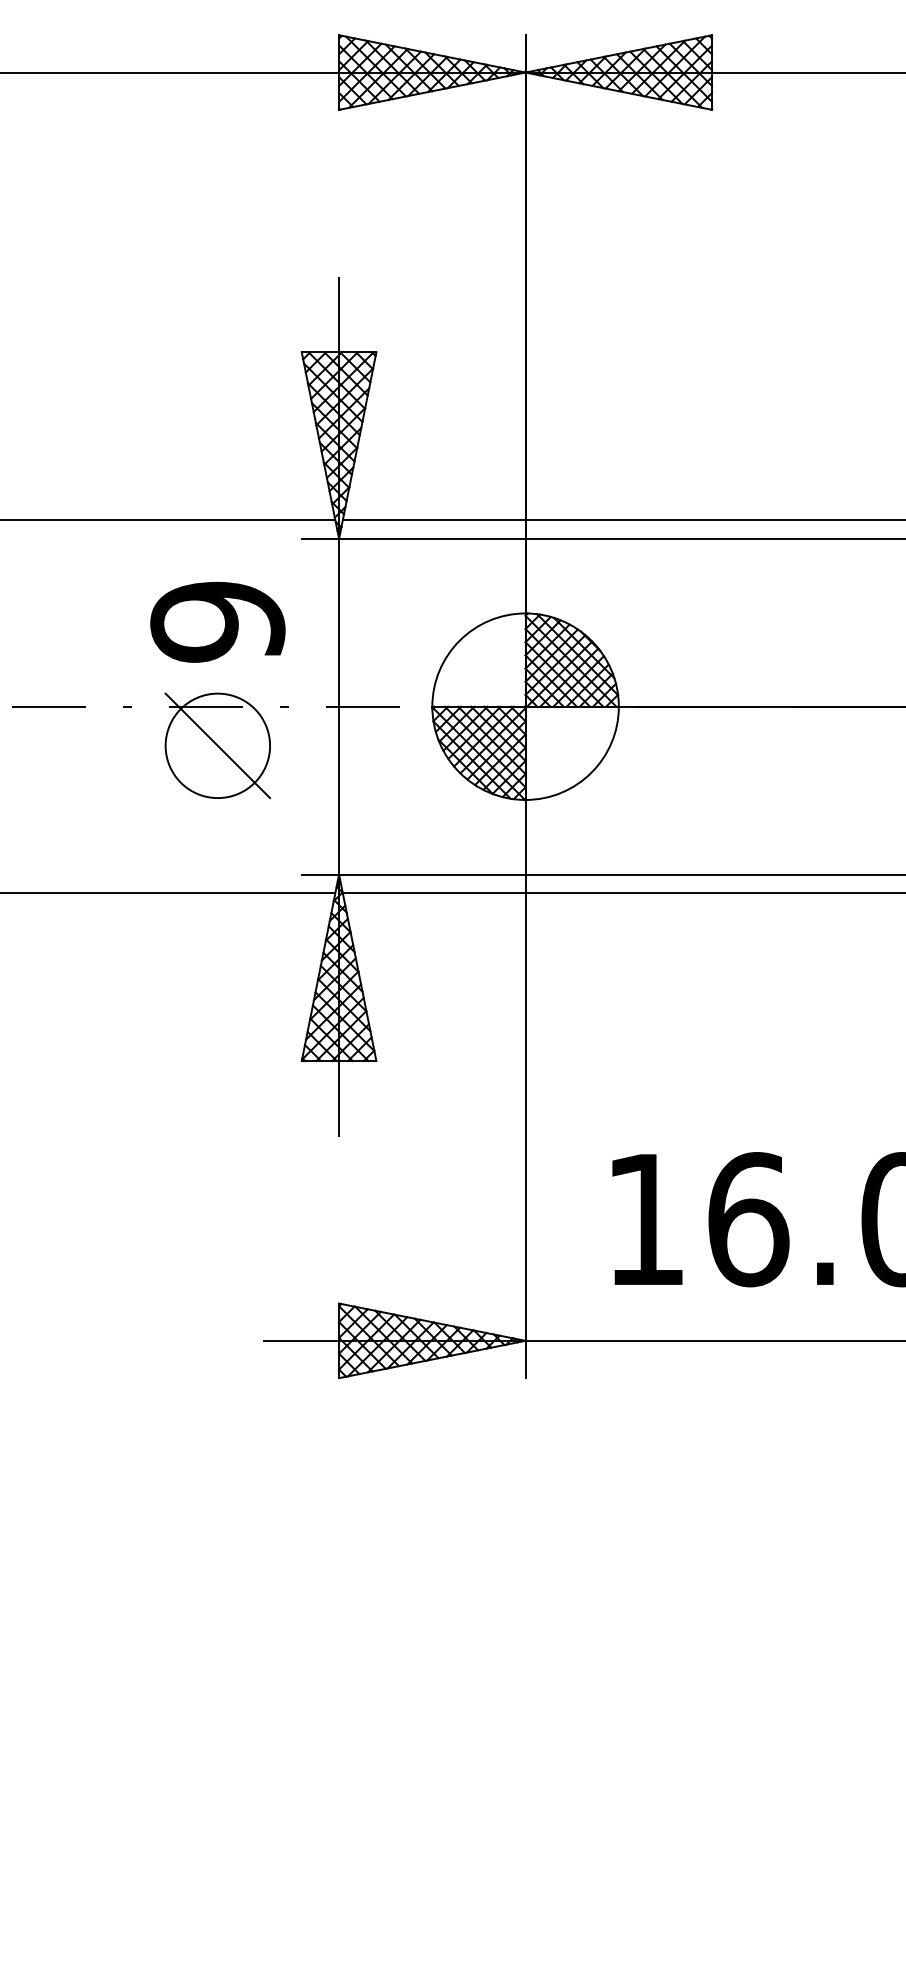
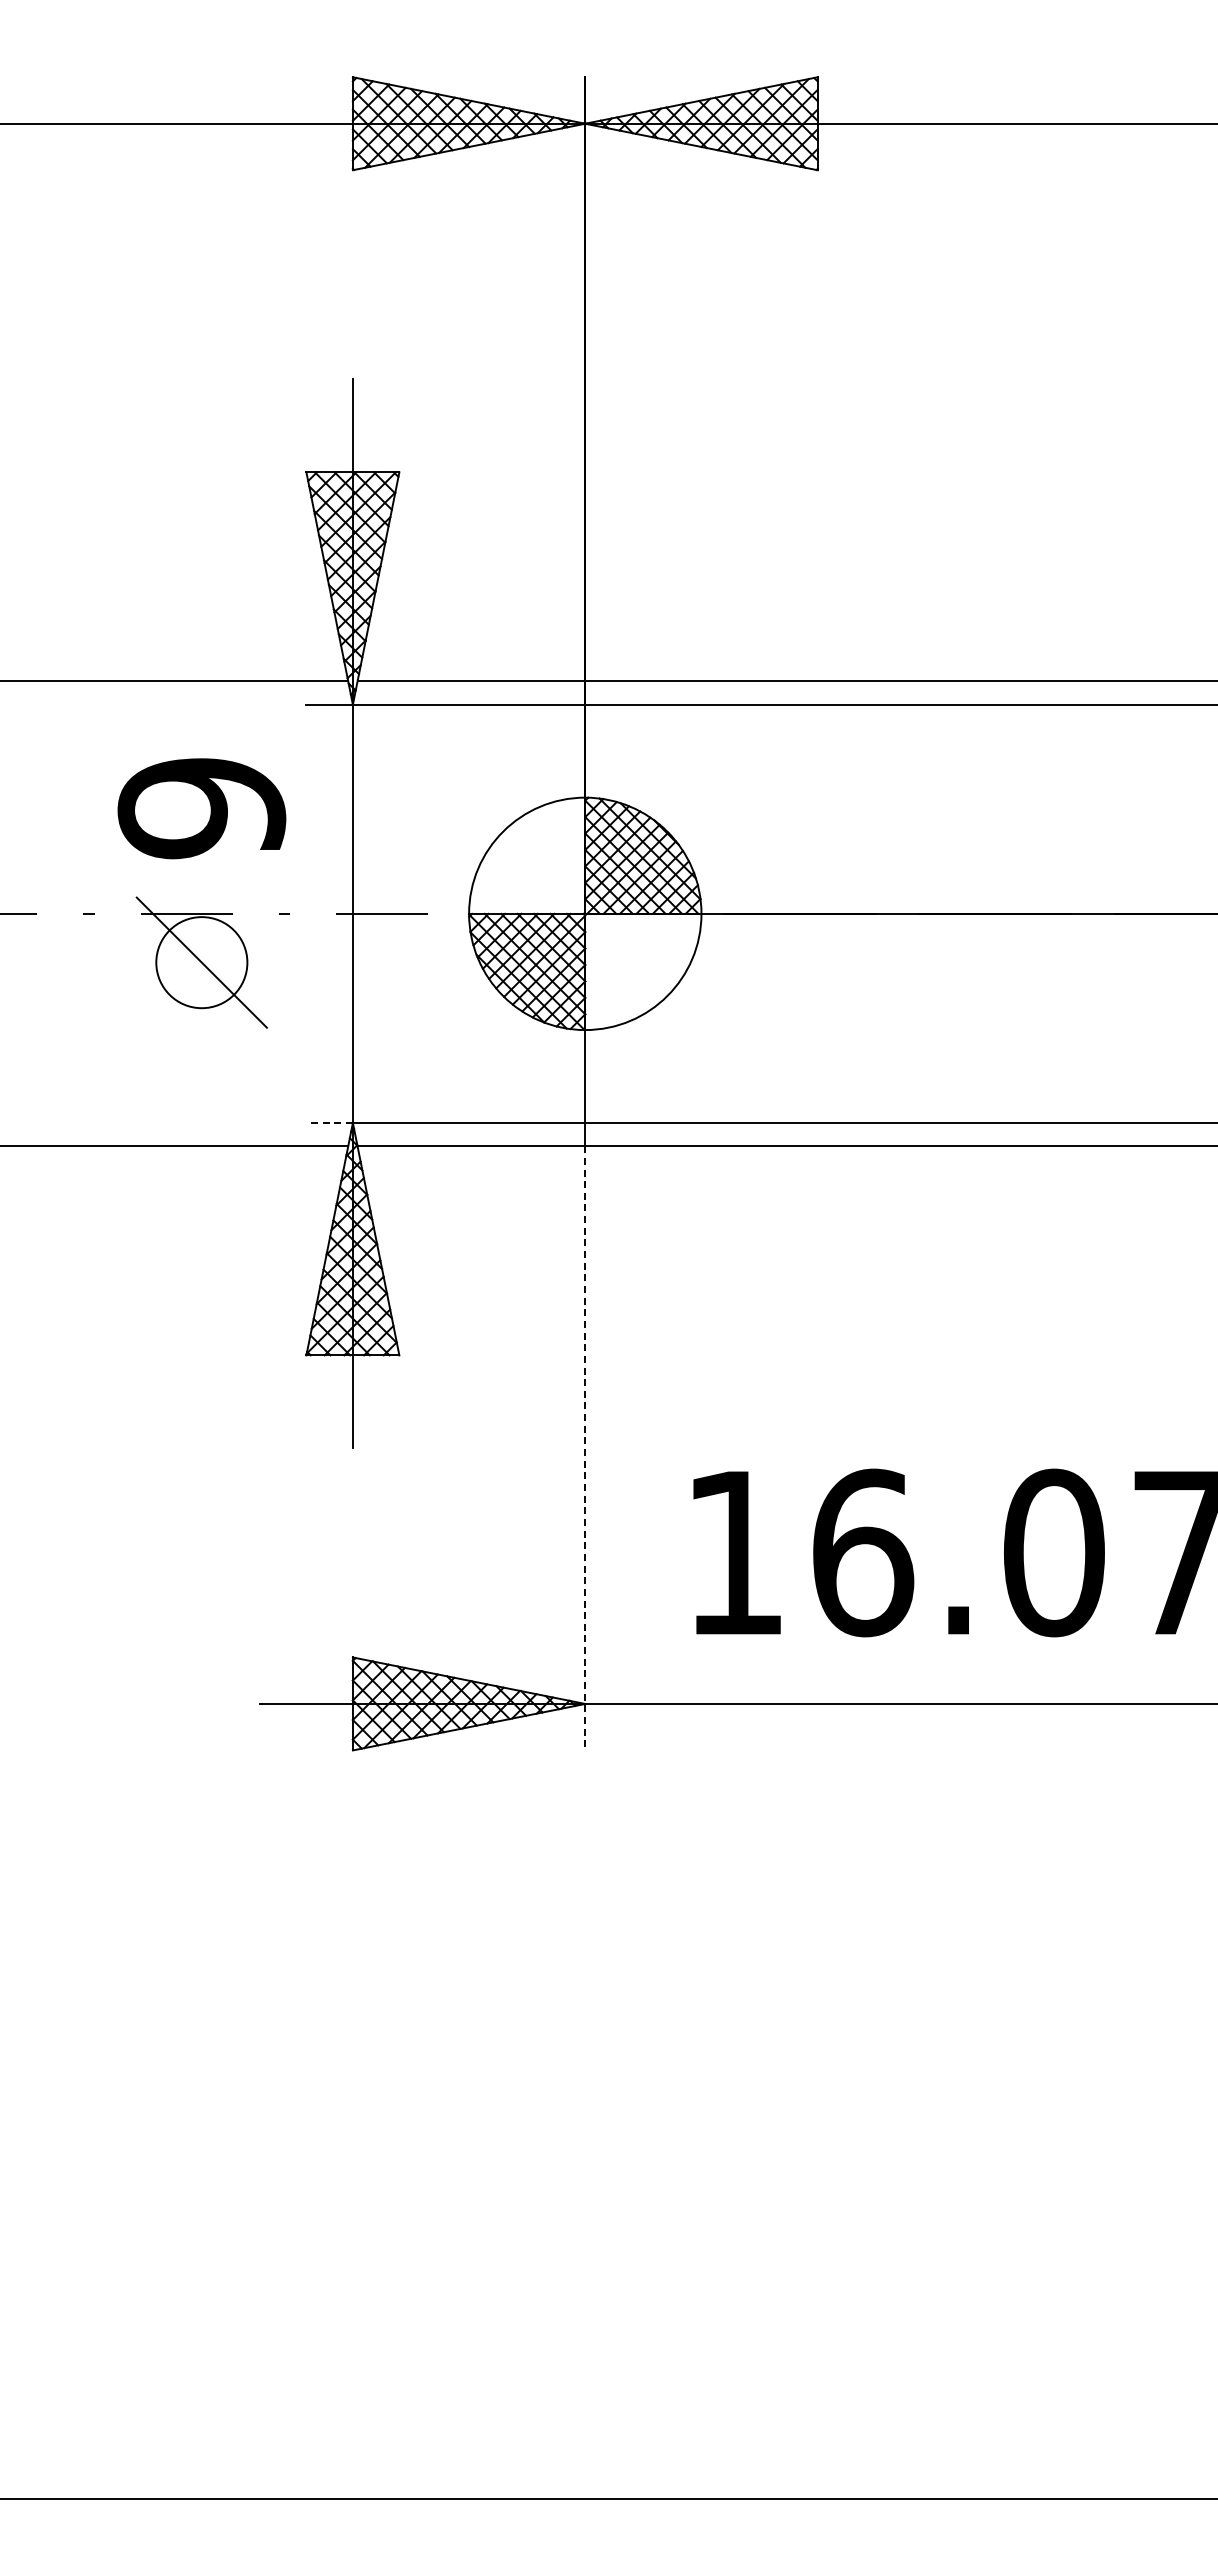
circle: (217, 745) -> (201, 962), size x0.7
line: (320, 874) -> (329, 1123), solid -> dashed
line: (525, 1135) -> (585, 1448), solid -> dashed

